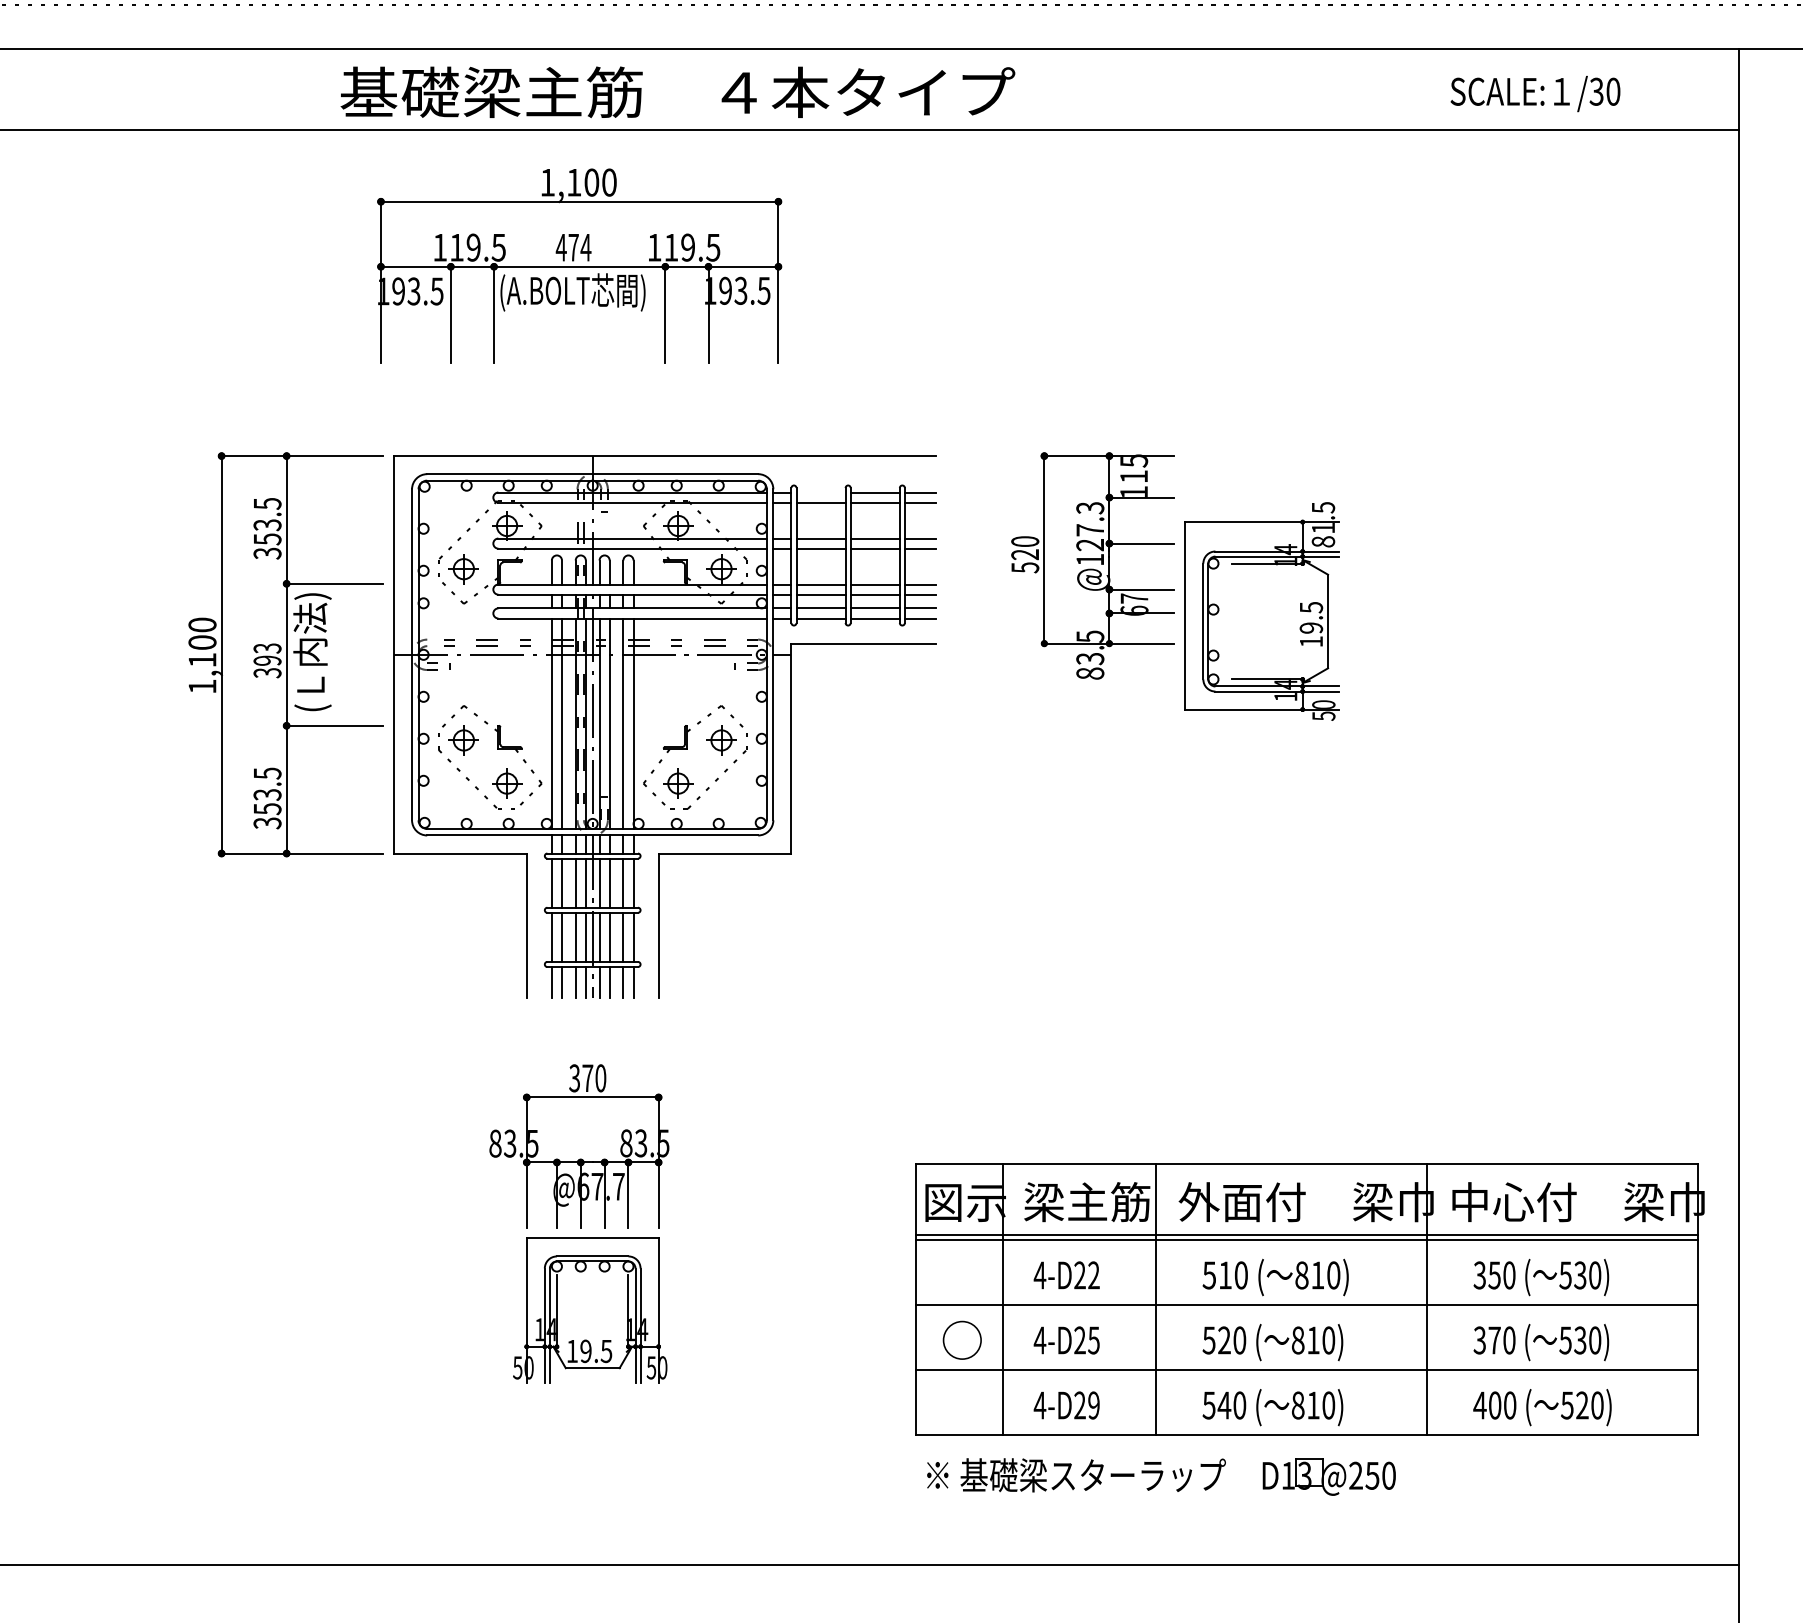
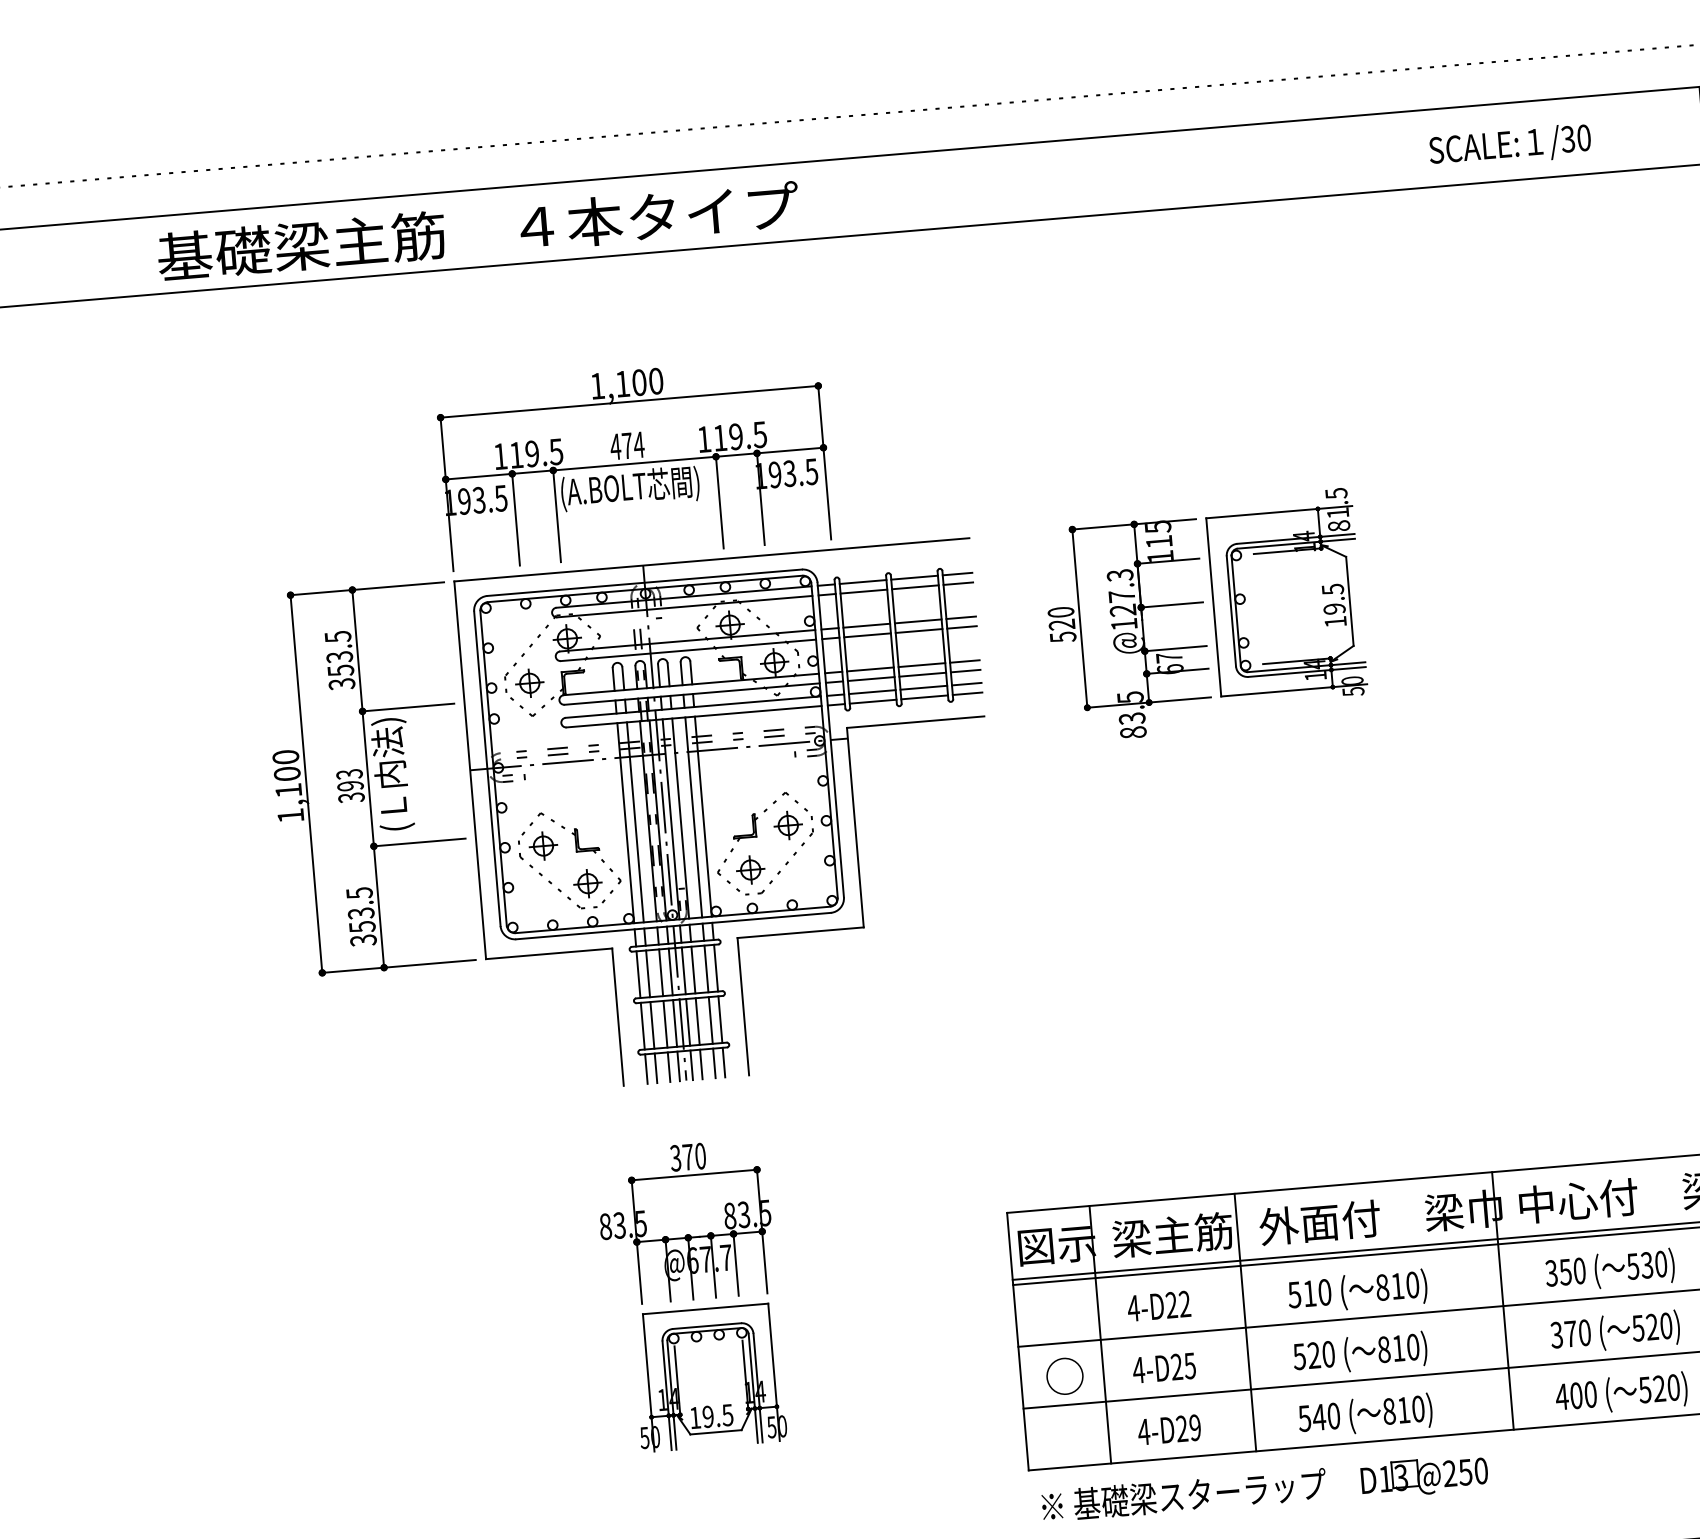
text: (677, 92) -> (478, 231), moved
part: (579, 265) -> (634, 462), moved
line: (820, 492) -> (862, 582), added
part: (1261, 611) -> (1285, 597), moved
text: (1580, 1340) -> (1652, 1327), 530) -> 520)

